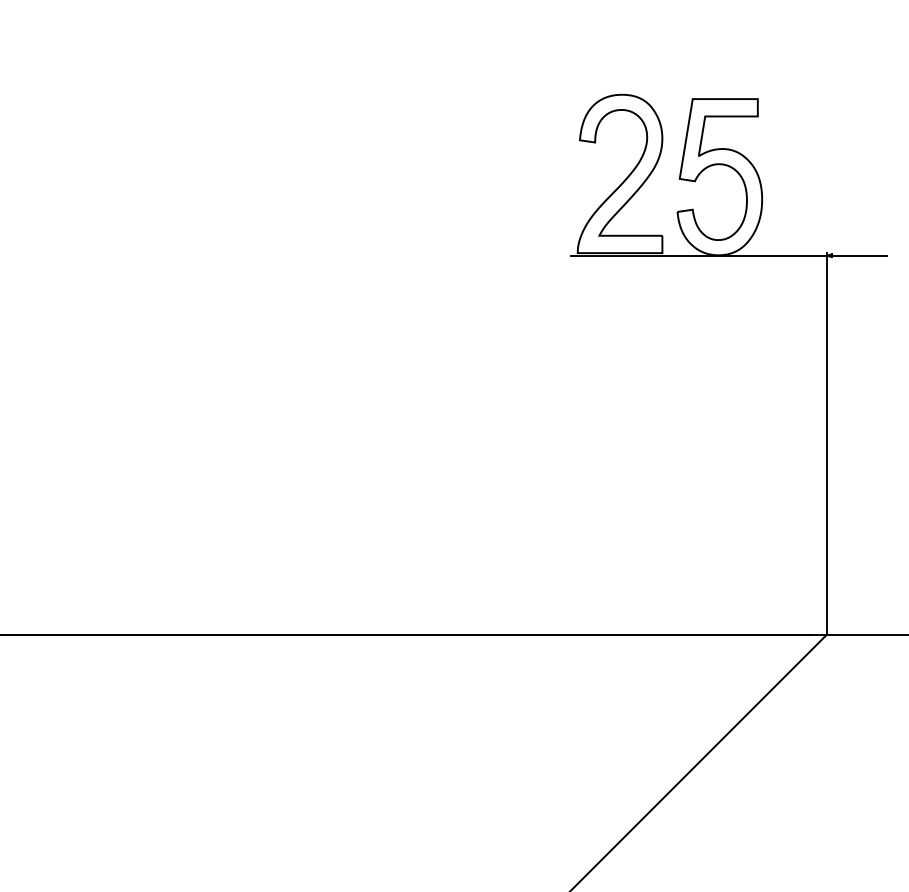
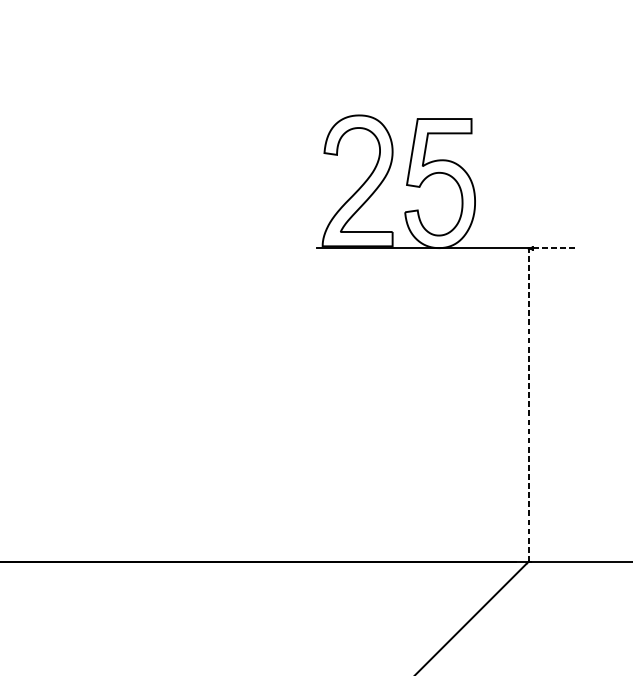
line: (859, 255) -> (555, 248), solid -> dashed
line: (826, 443) -> (528, 403), solid -> dashed

